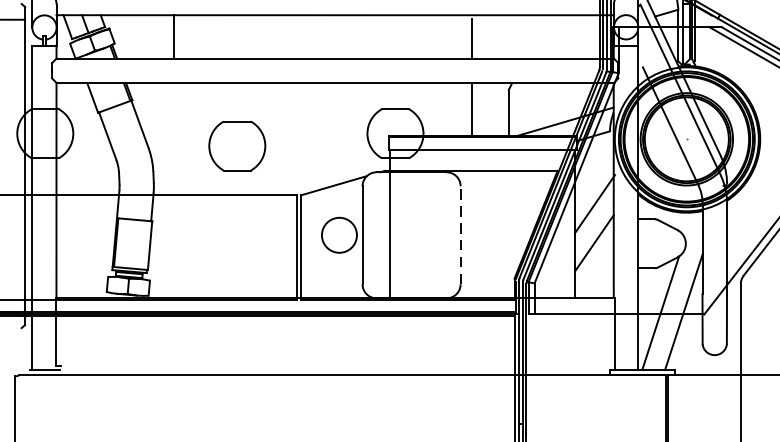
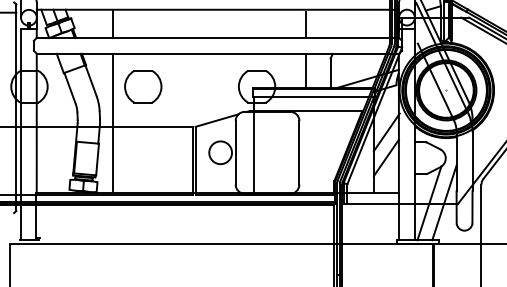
part: (237, 145) -> (143, 86), moved
line: (173, 187) -> (112, 121), added
line: (460, 234) -> (299, 152), dashed -> solid

